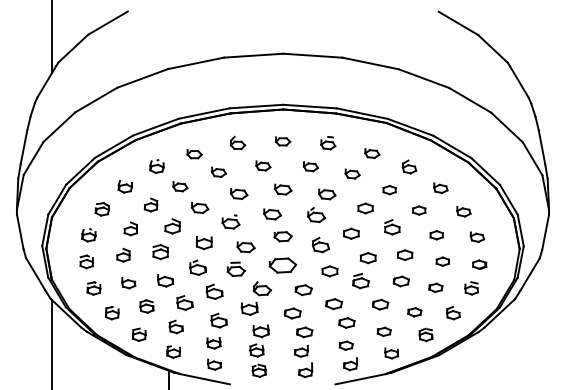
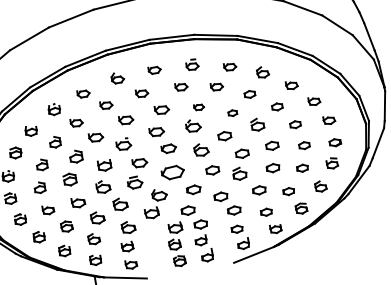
part: (327, 194) -> (199, 107), size x0.7
part: (365, 208) -> (232, 113), size x0.7
part: (259, 350) -> (177, 244), moved

